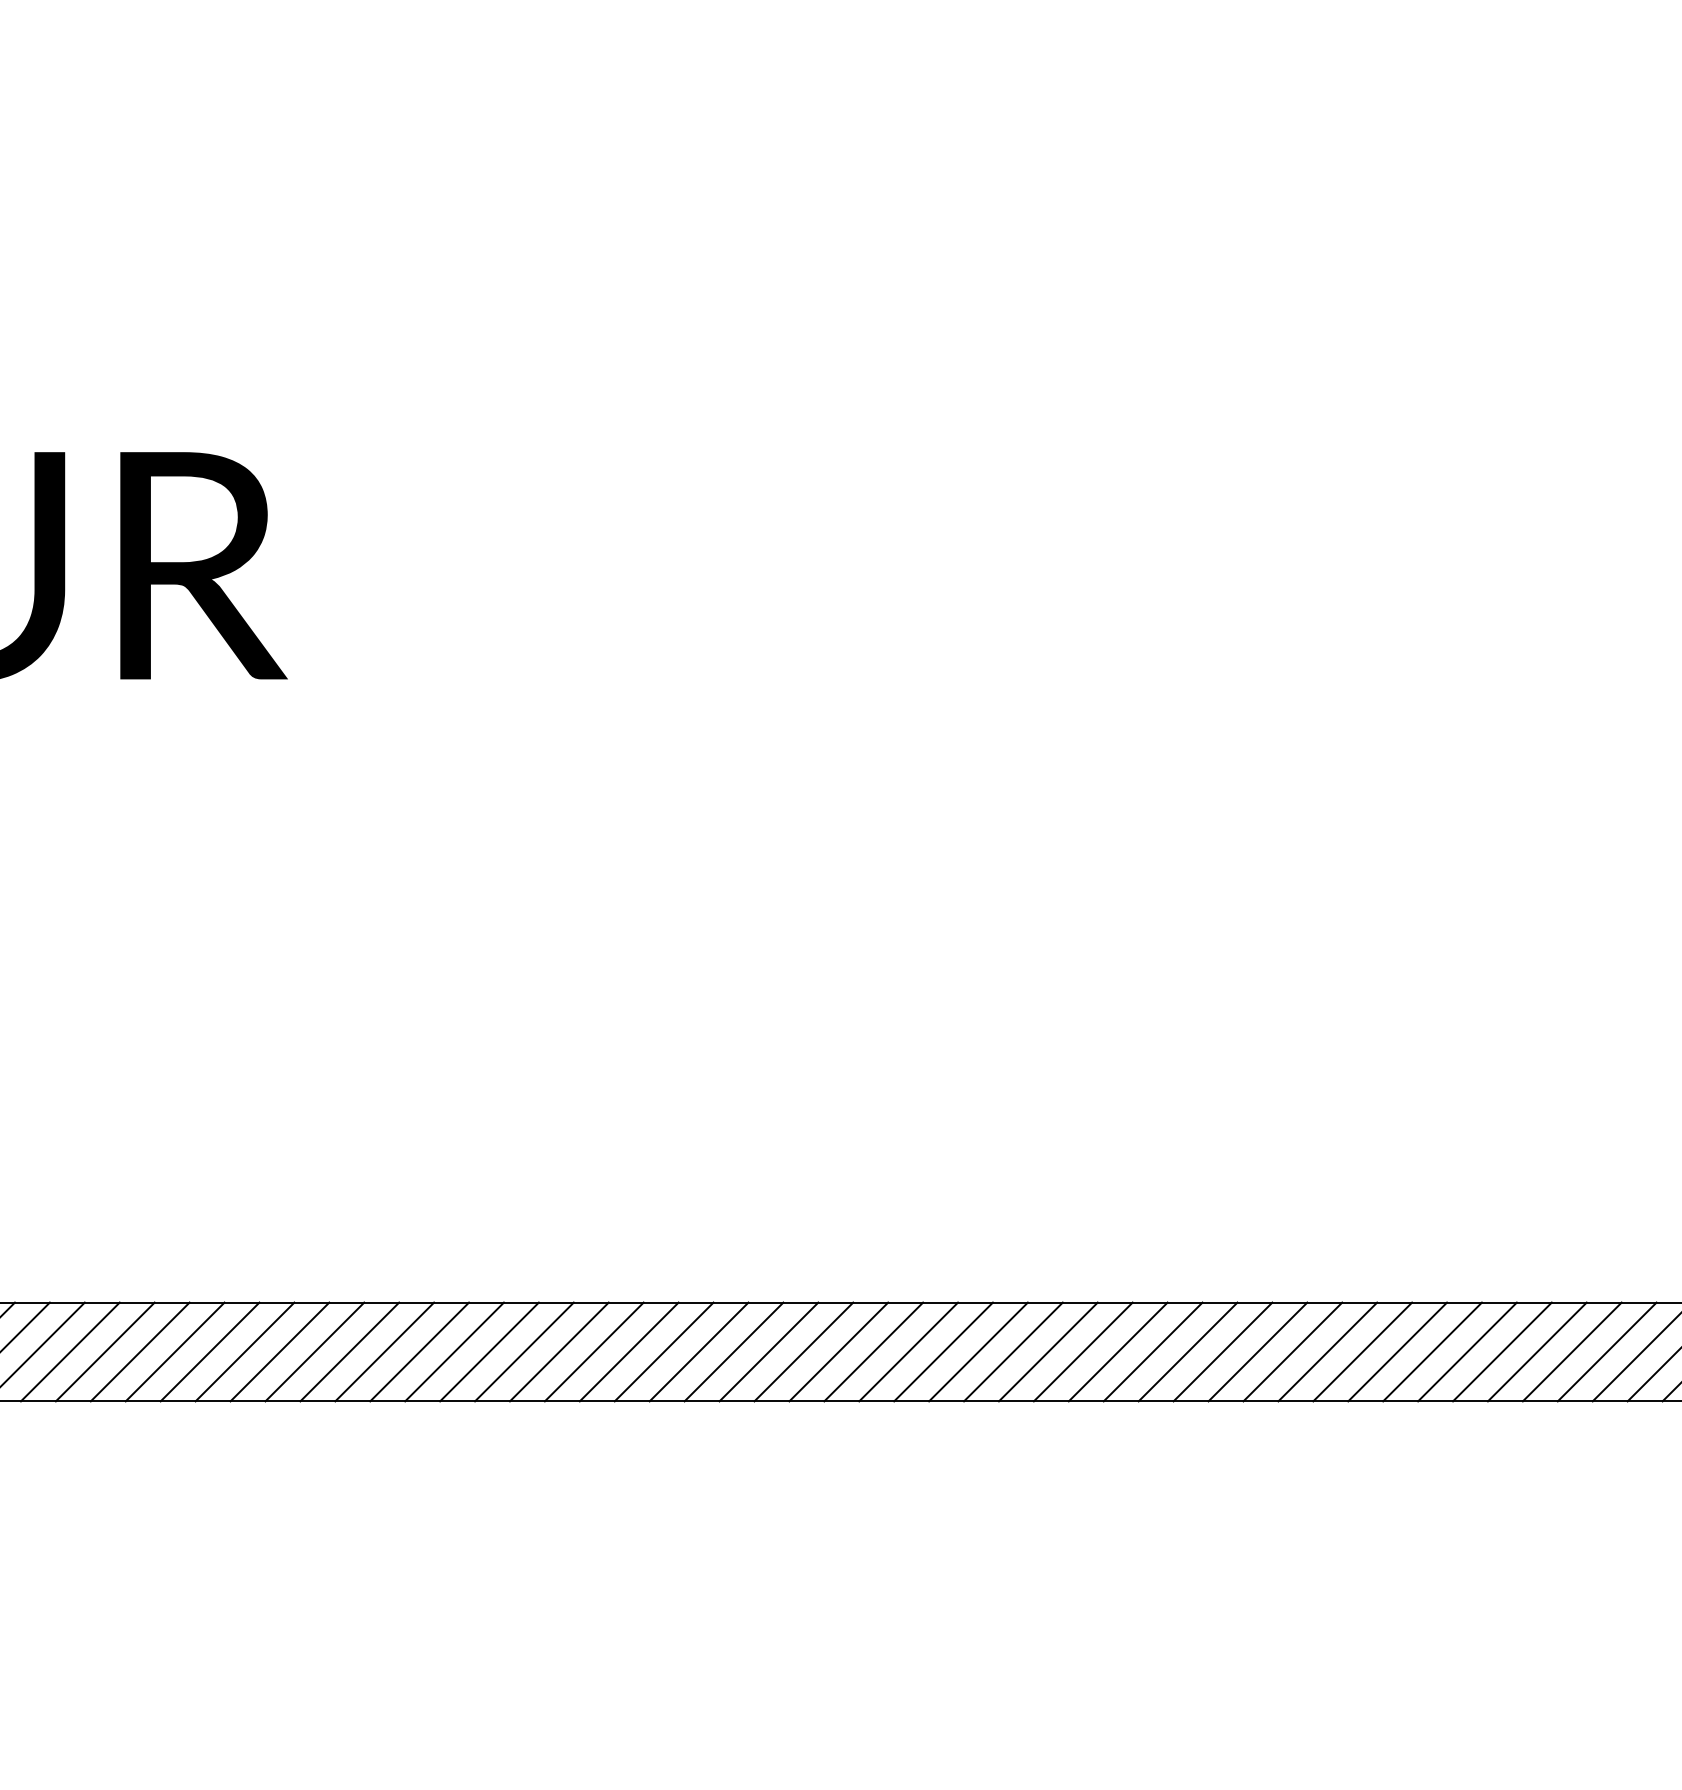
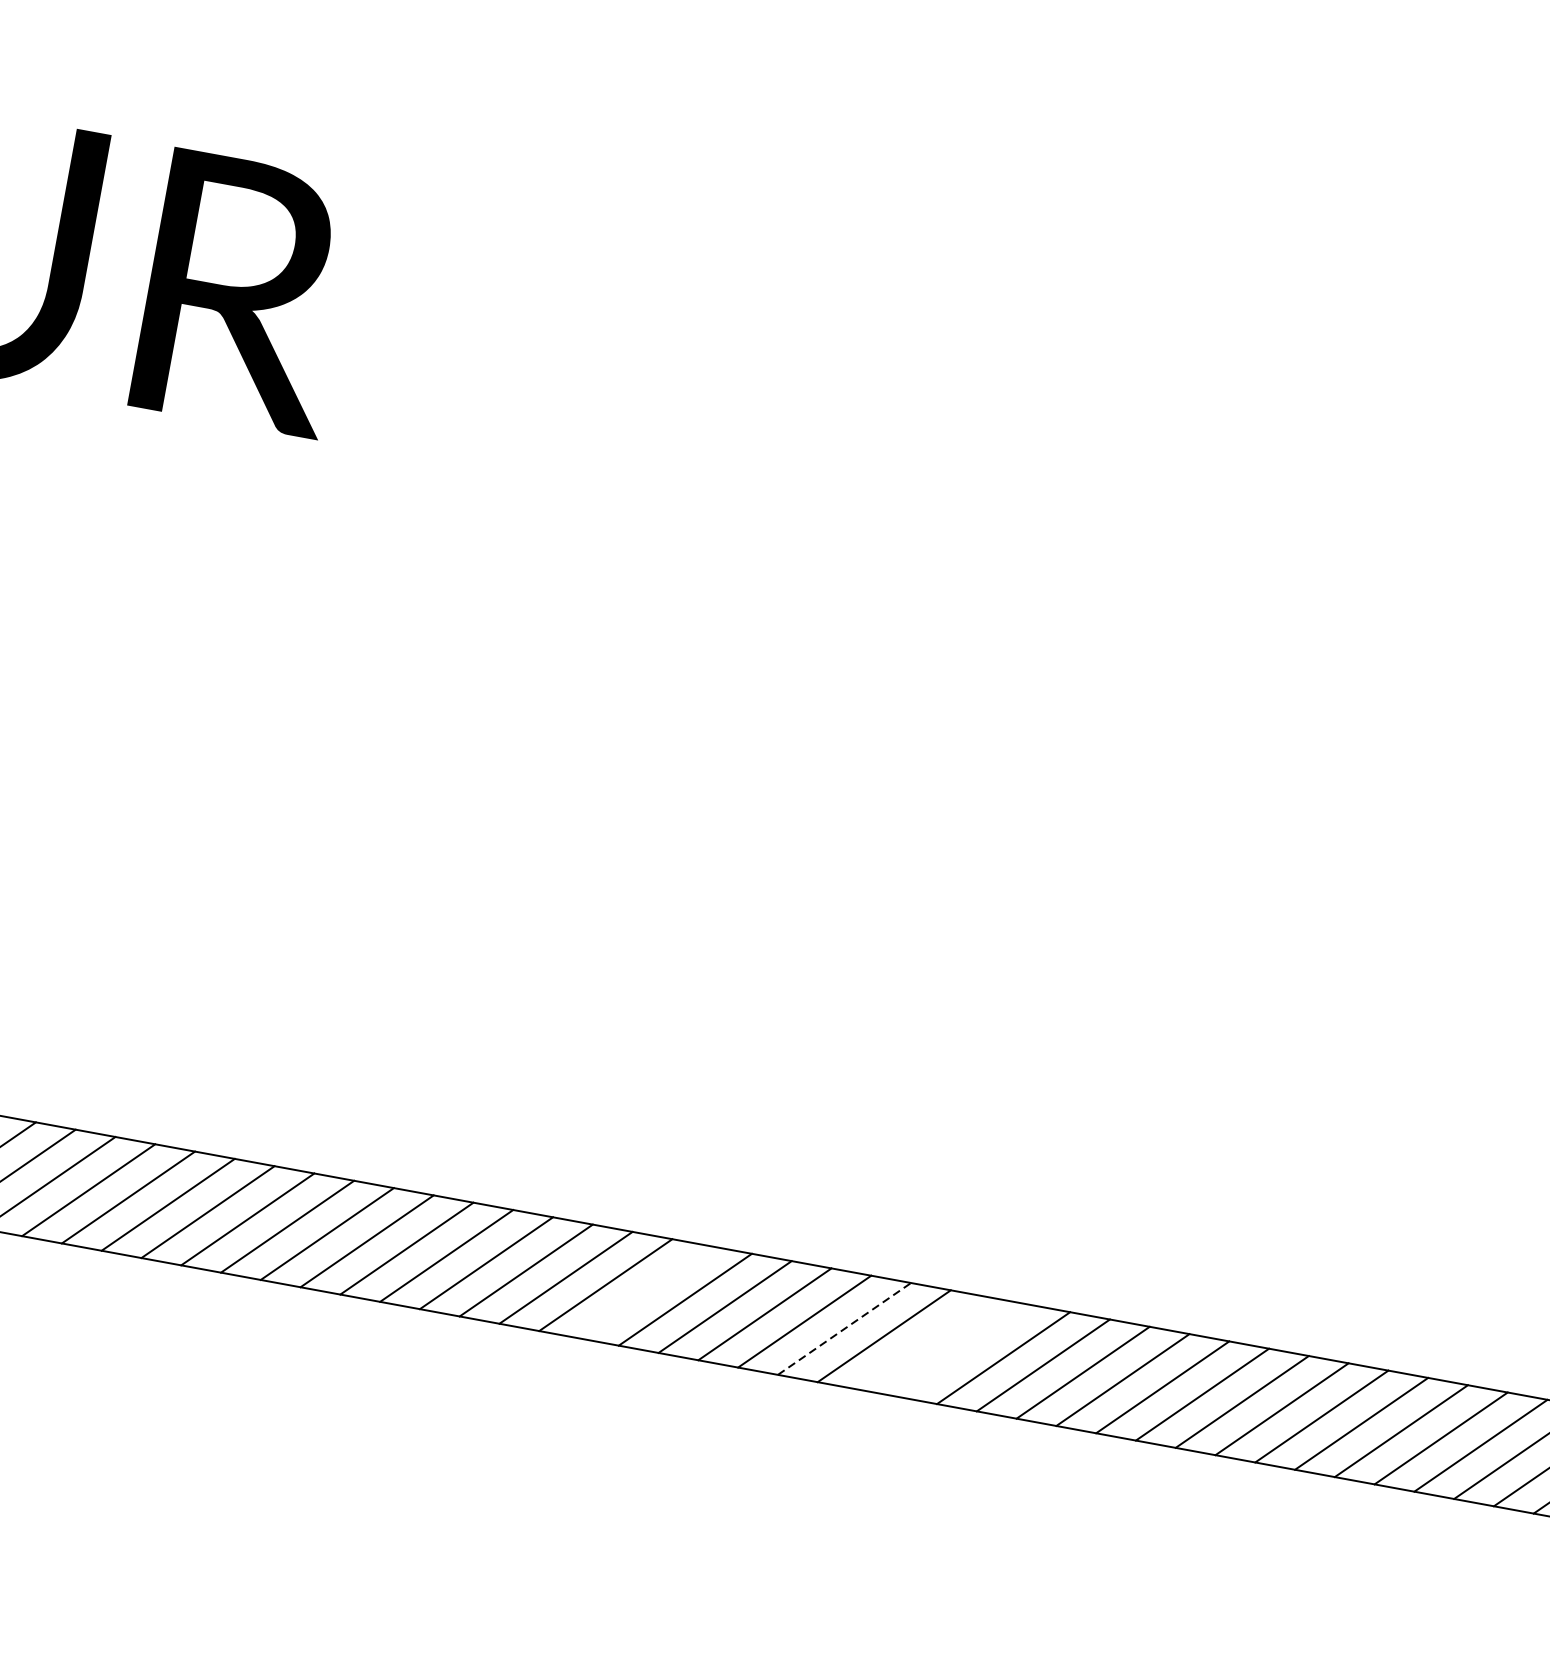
line: (698, 1351) -> (645, 1291), removed
line: (873, 1351) -> (844, 1328), solid -> dashed
line: (943, 1351) -> (924, 1342), removed
line: (978, 1351) -> (963, 1350), removed

